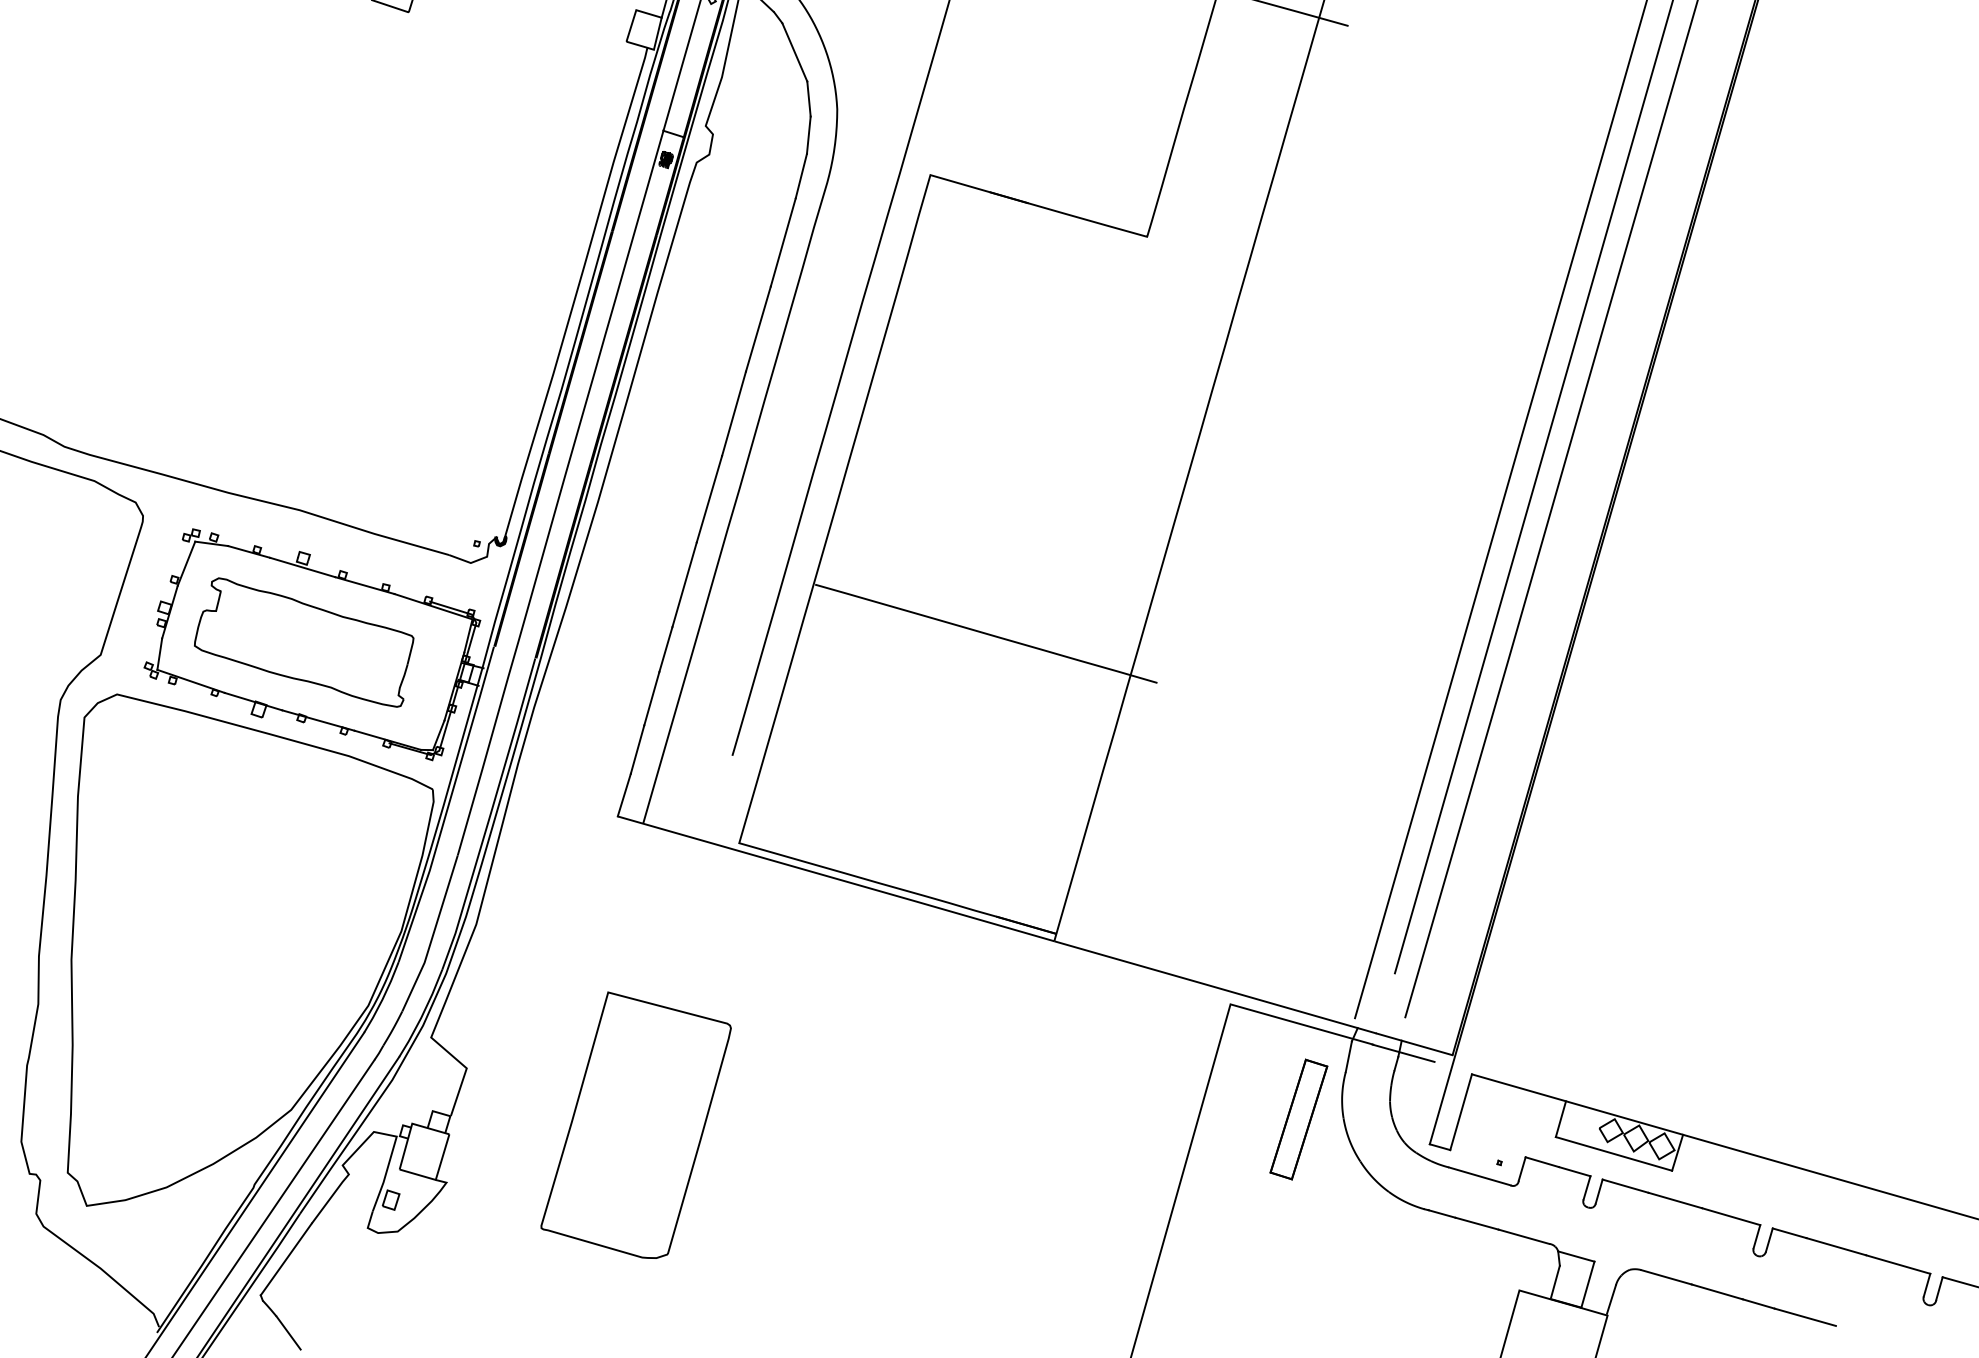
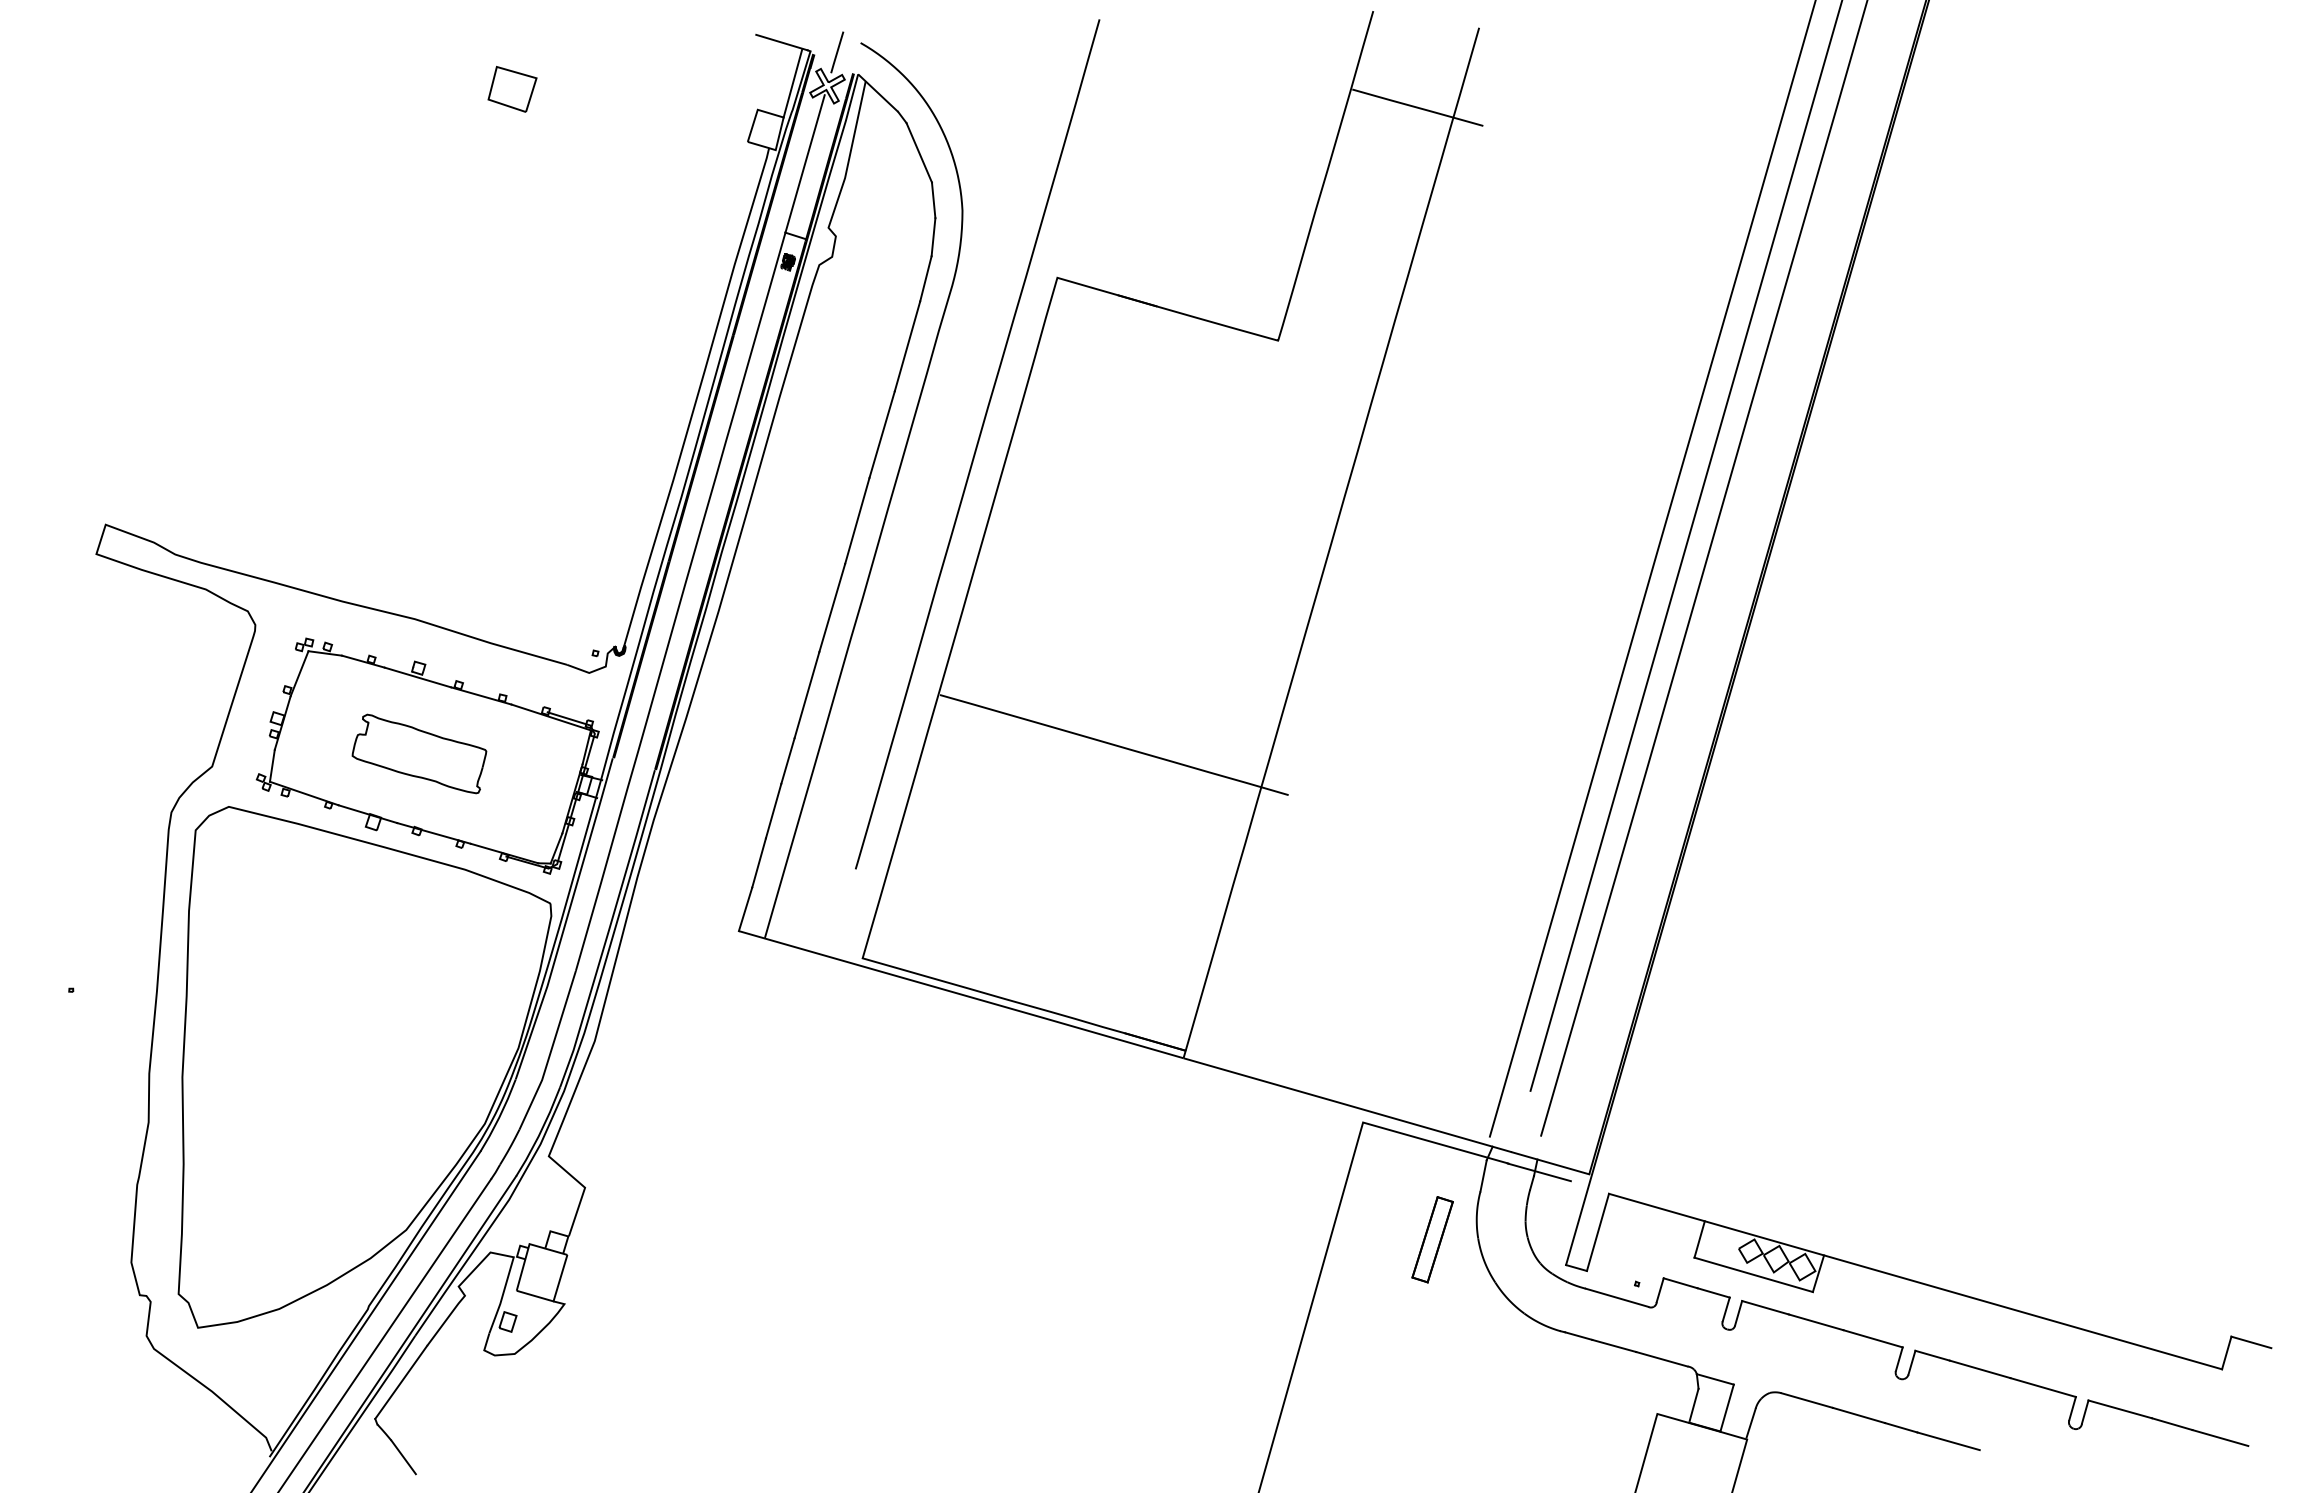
part: (304, 642) -> (419, 753), size x0.6
part: (1298, 1119) -> (1432, 1239), size x0.7
part: (636, 1125) -> (757, 1245), removed

